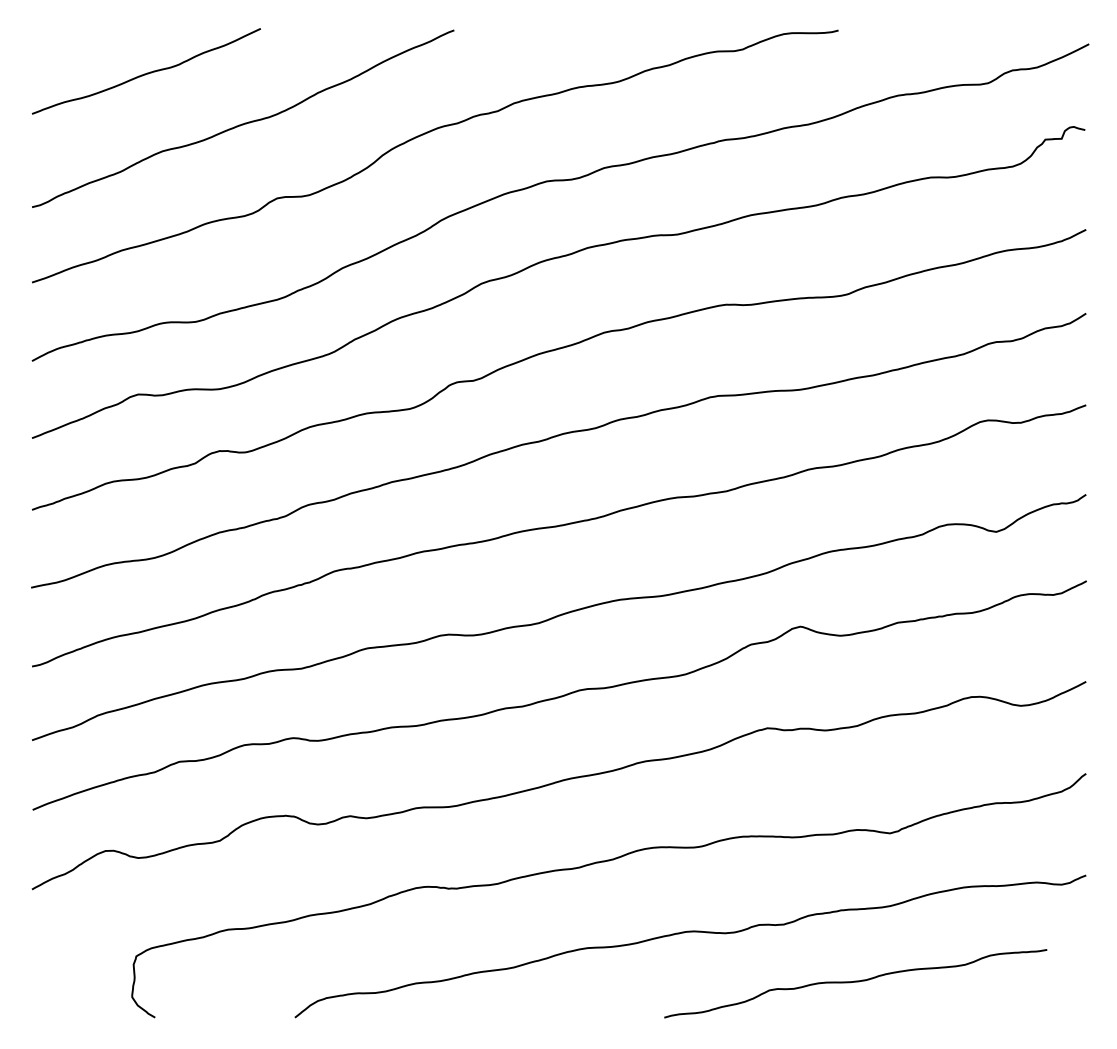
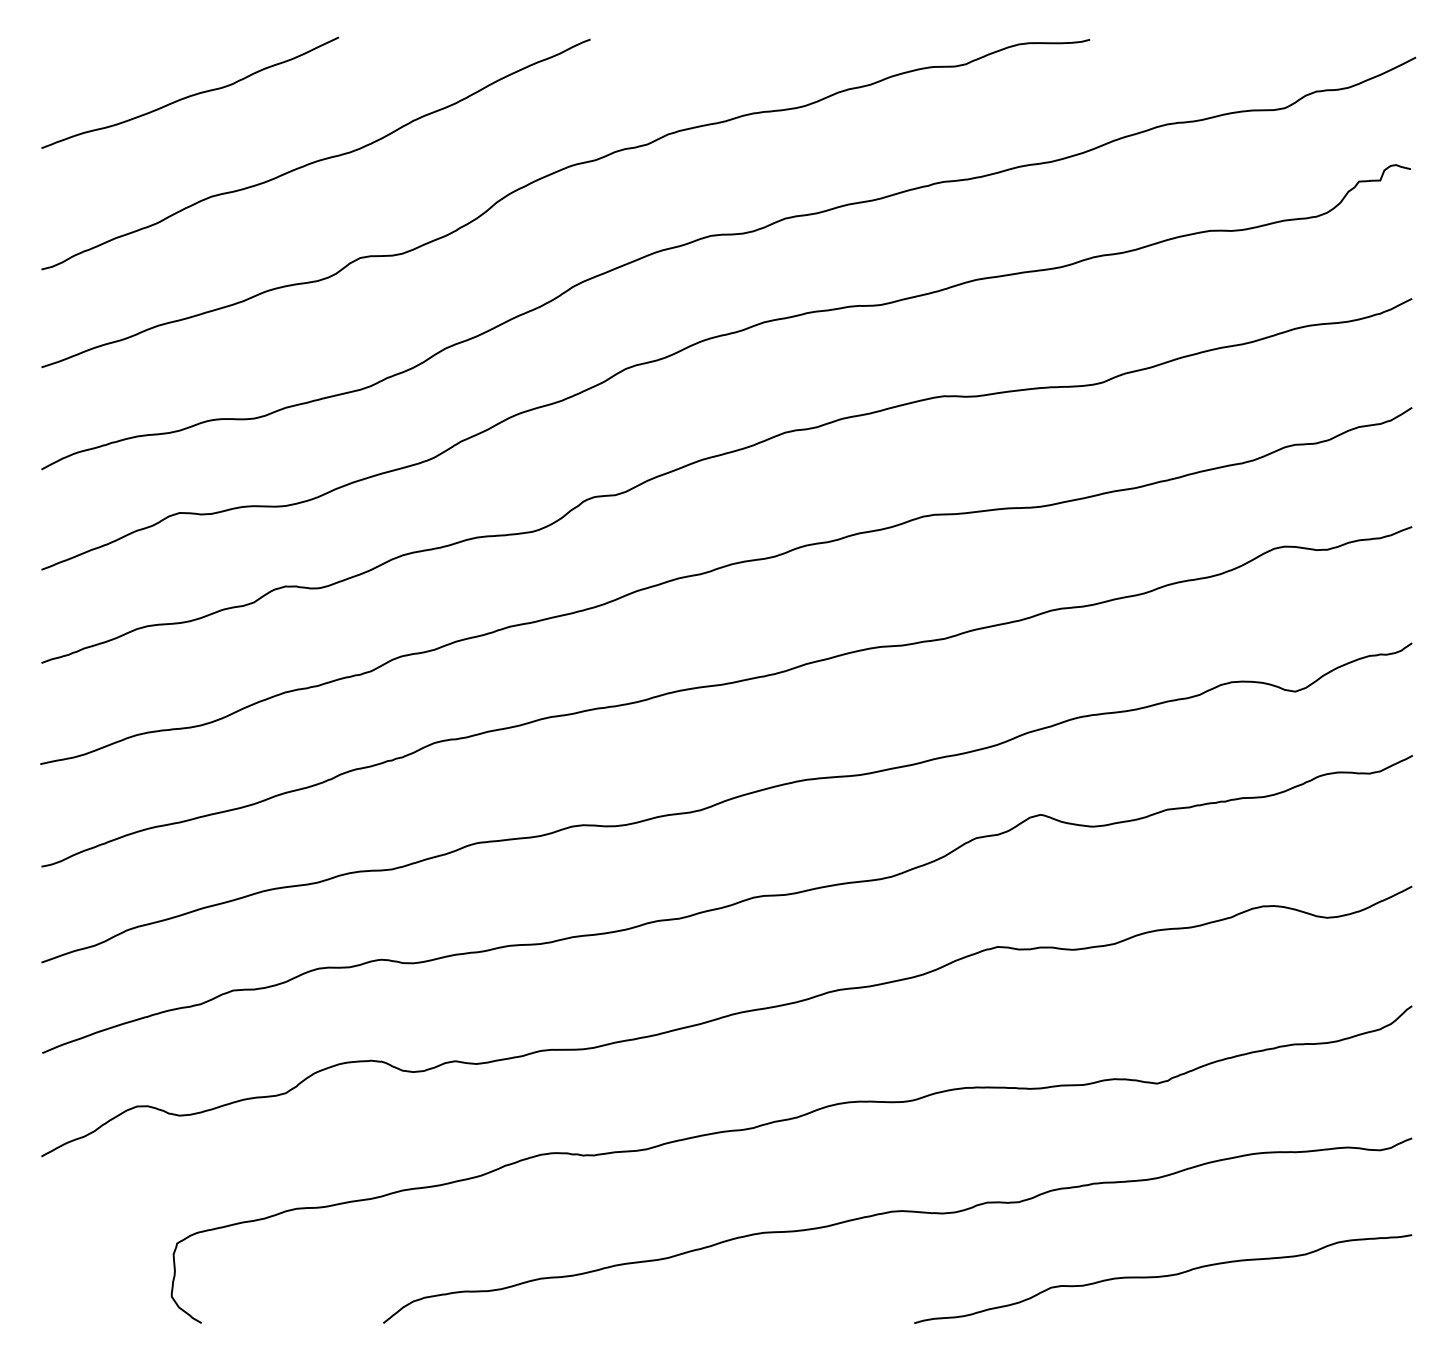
curve: (855, 982) -> (1162, 1277), moved

